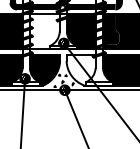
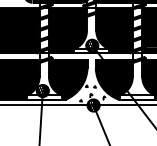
fill: (44, 31) -> (67, 30), added
fill: (80, 69) -> (113, 79), added

